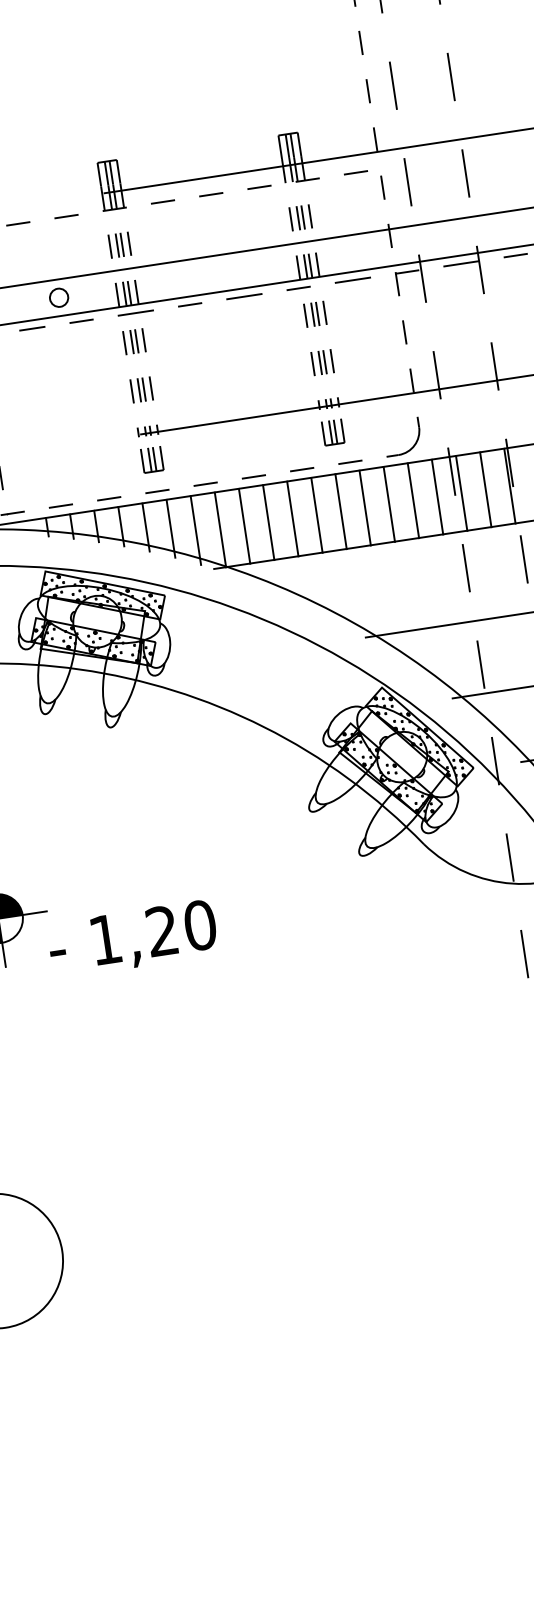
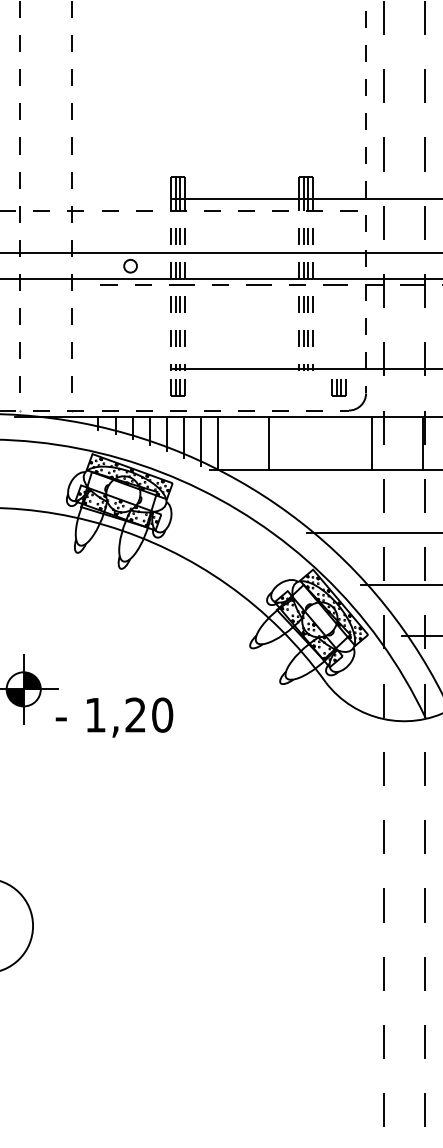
part: (332, 431) -> (338, 387), moved
line: (485, 489) -> (405, 443), removed
line: (461, 493) -> (388, 443), removed
line: (413, 500) -> (354, 443), removed
line: (389, 504) -> (337, 443), removed
line: (365, 507) -> (320, 443), removed
line: (341, 511) -> (303, 443), removed
line: (317, 515) -> (286, 443), removed
line: (269, 522) -> (252, 443), removed
line: (245, 525) -> (235, 443), removed

